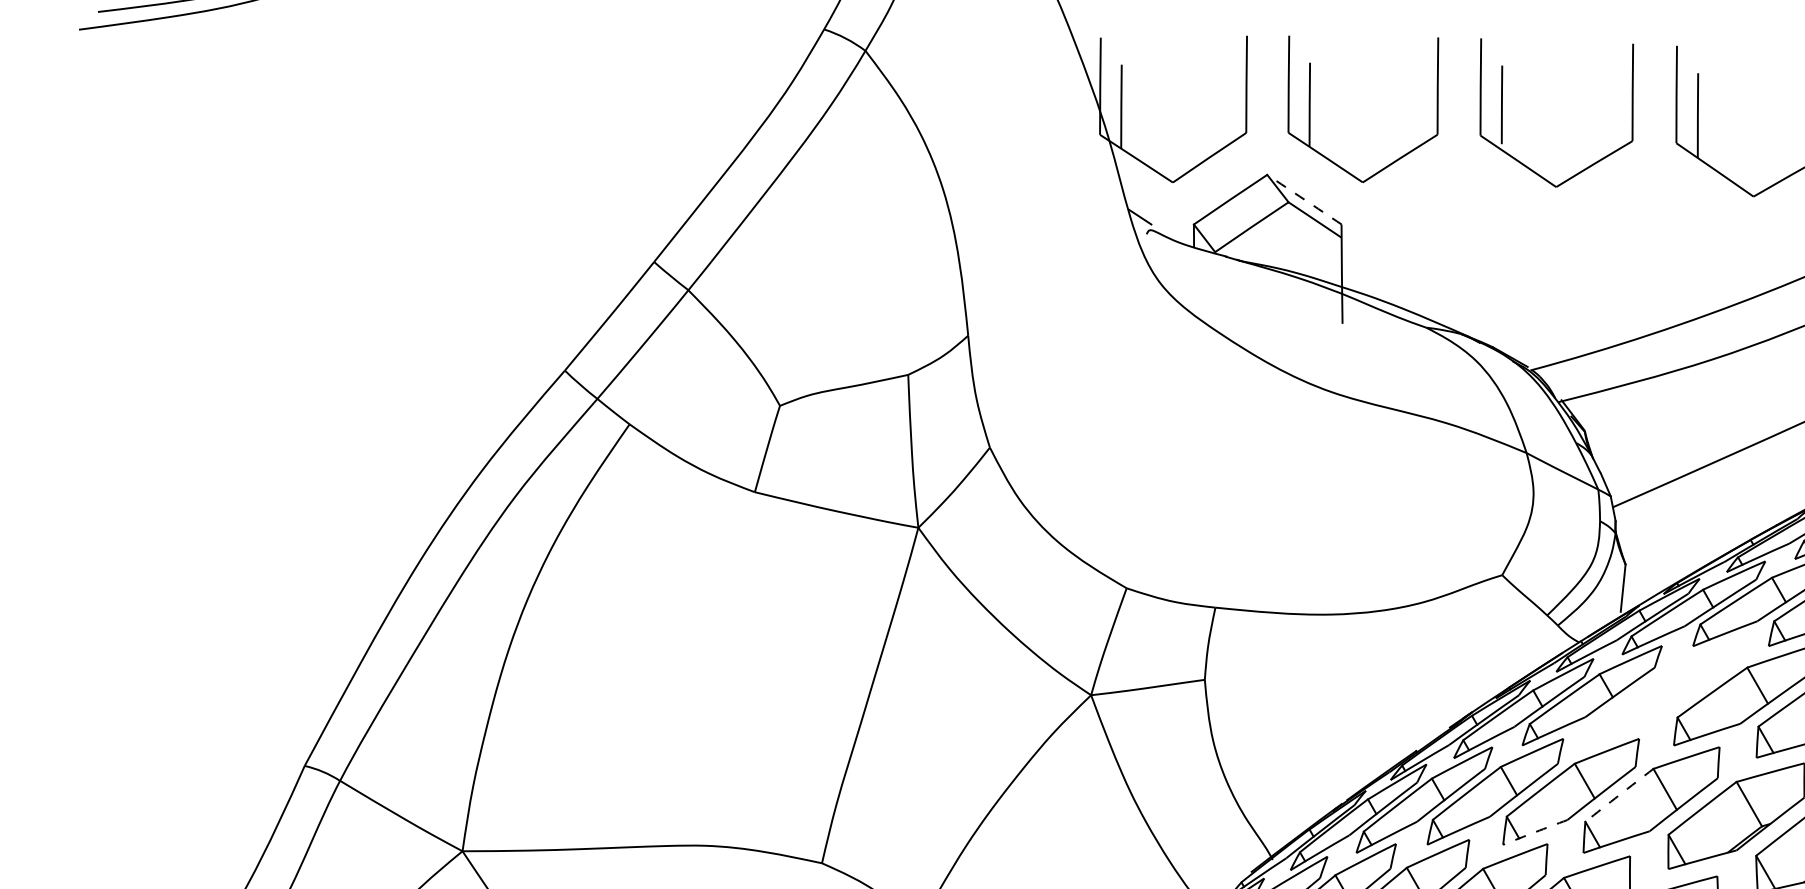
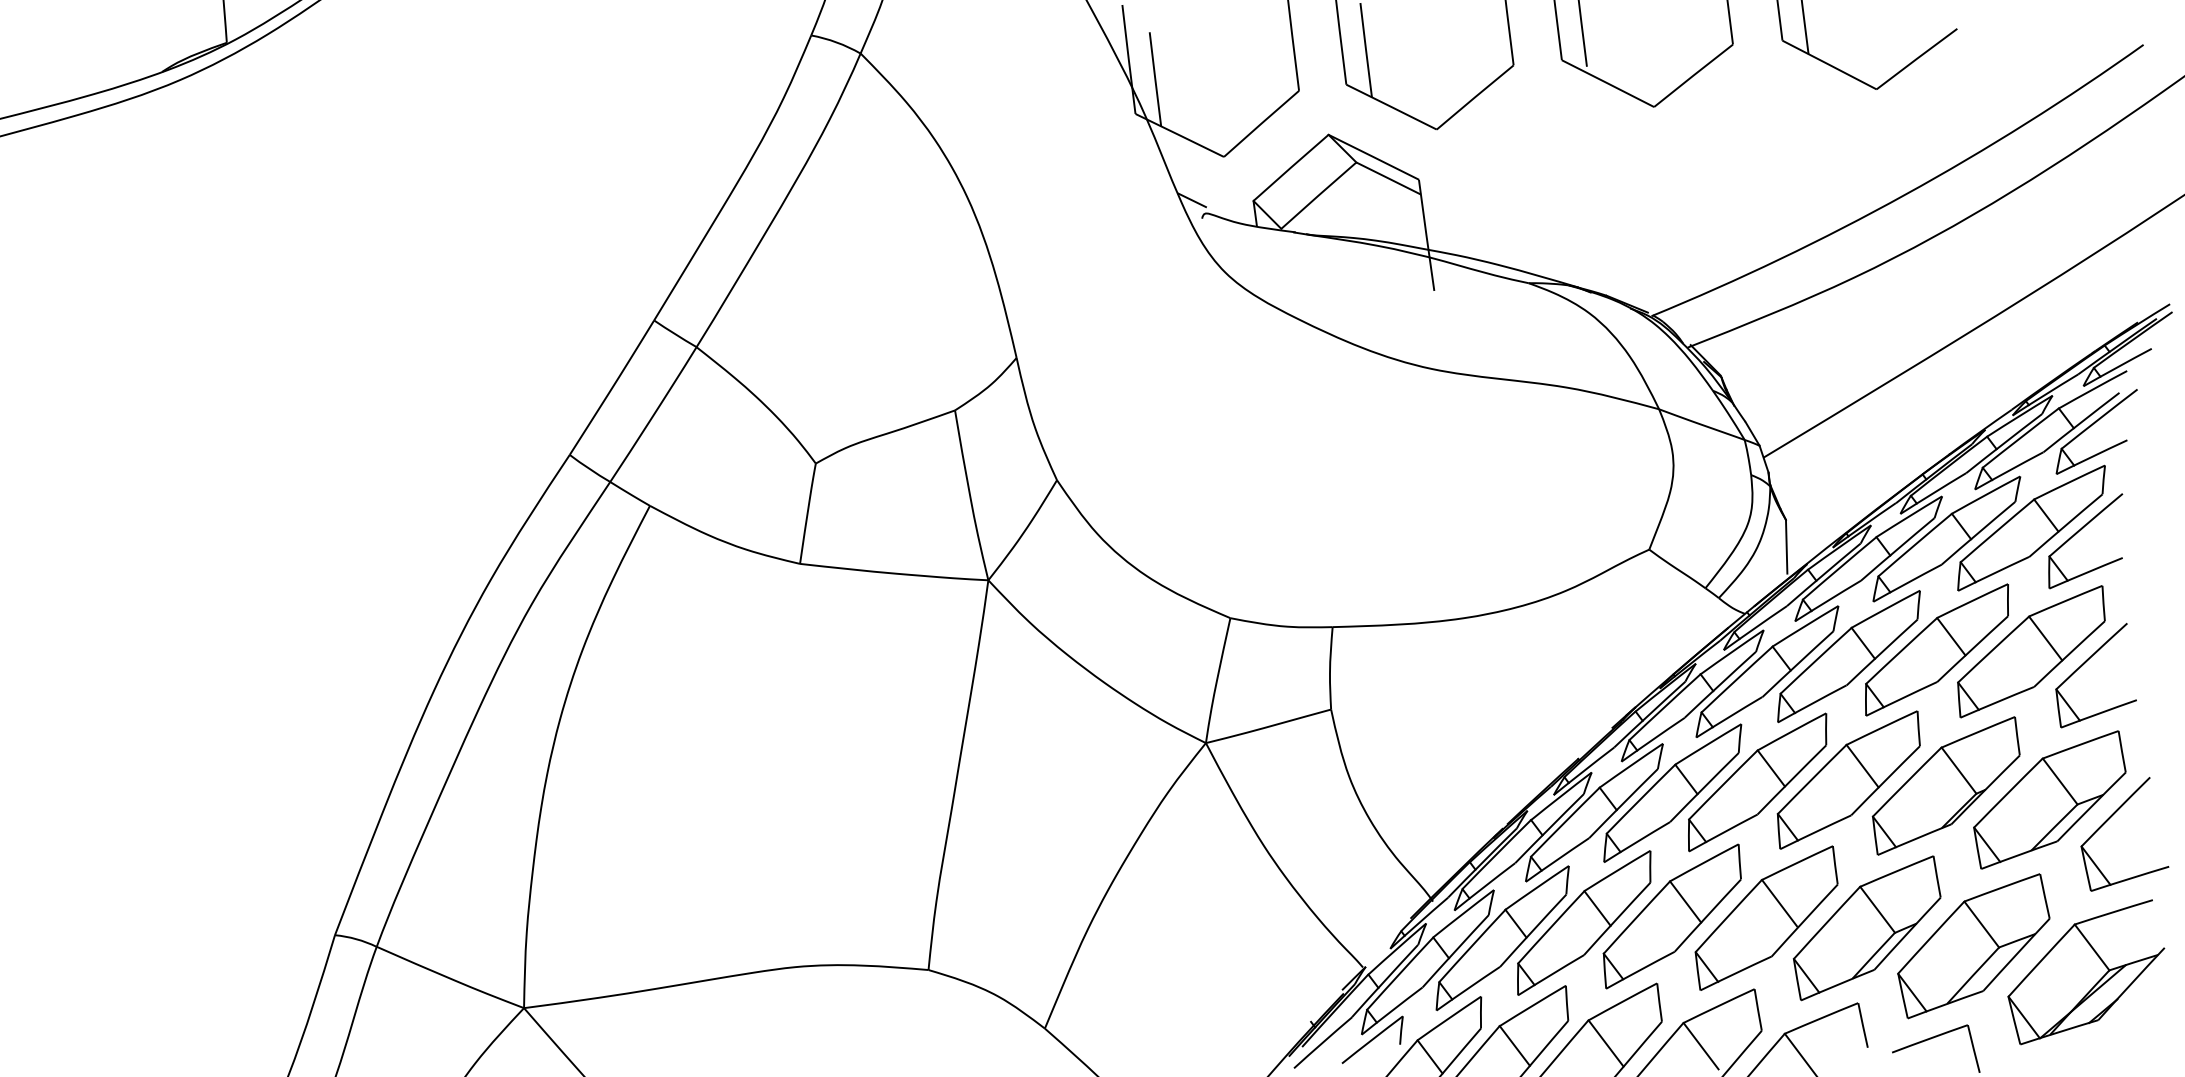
arc: (1304, 199) -> (1373, 157), dashed -> solid
part: (1665, 691) -> (1848, 656), added
arc: (1619, 795) -> (1812, 779), dashed -> solid
arc: (1535, 831) -> (1723, 832), dashed -> solid

